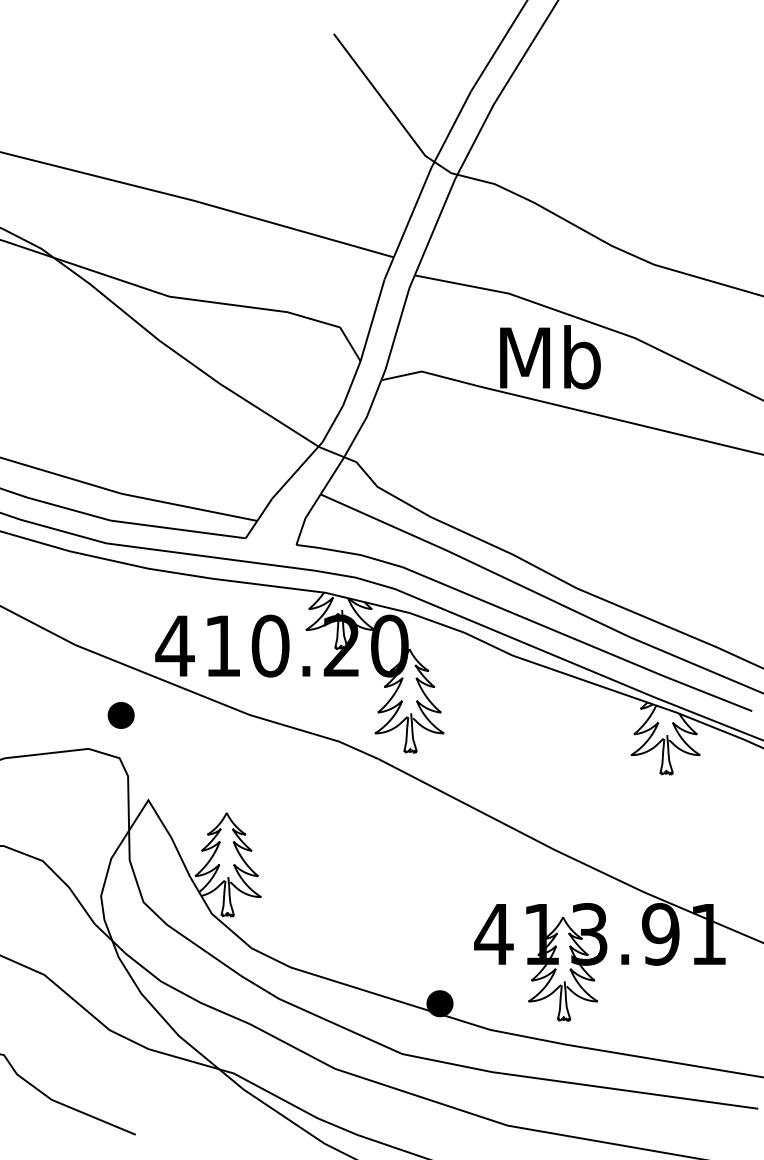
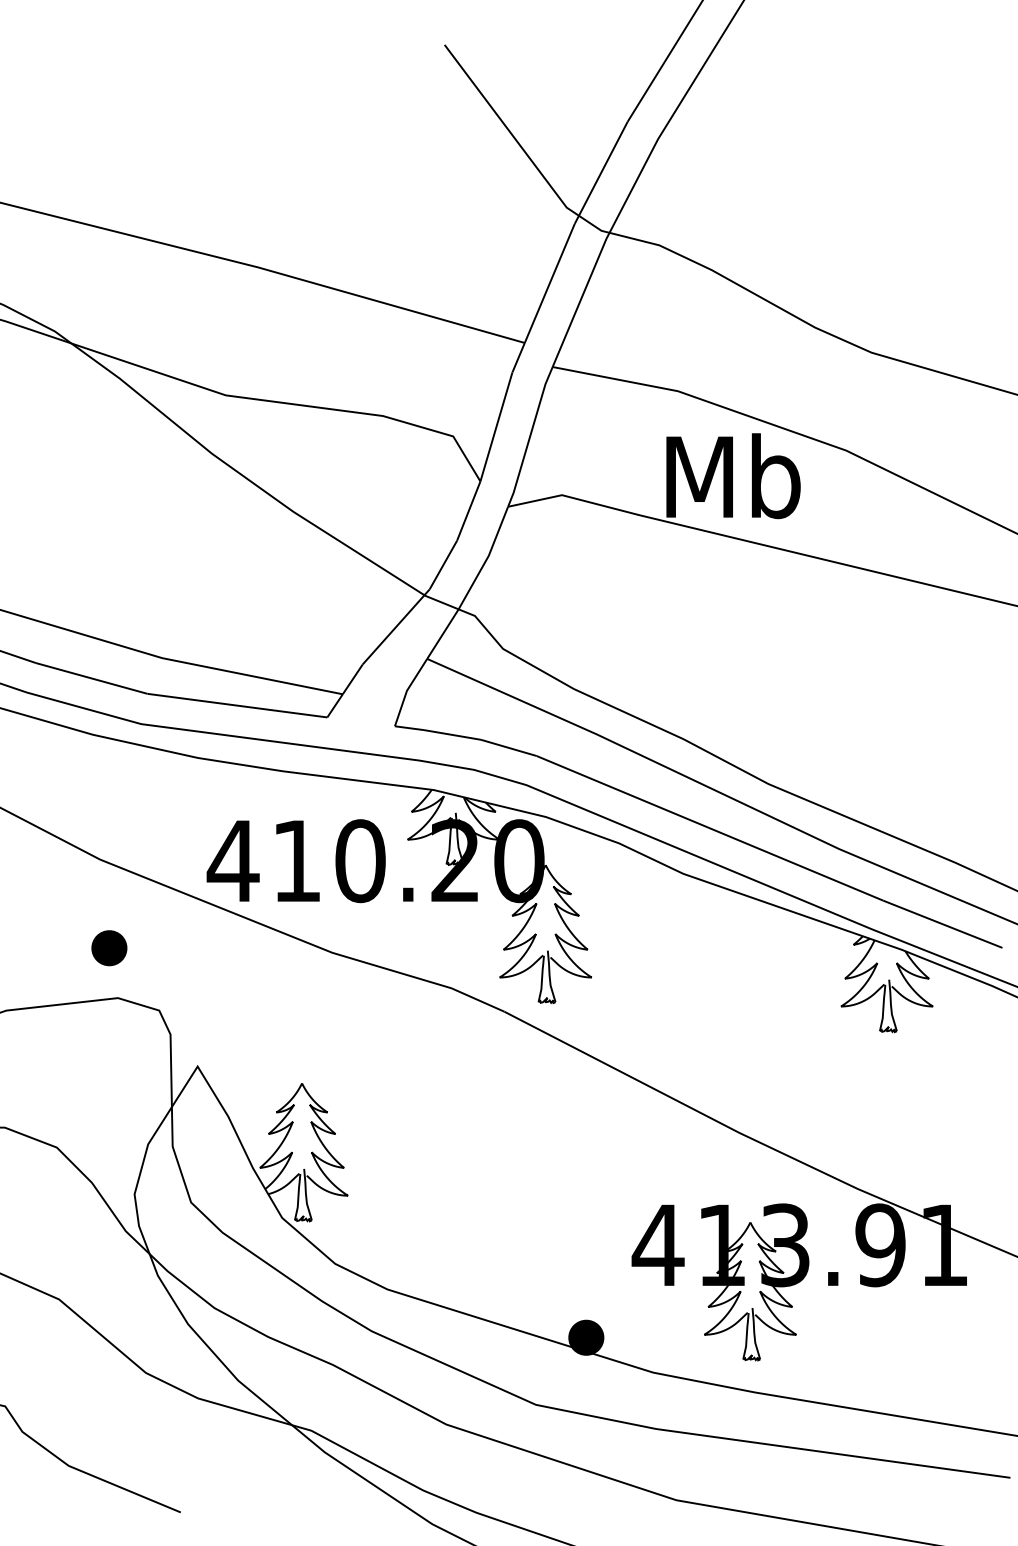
part: (120, 715) -> (108, 948), moved

